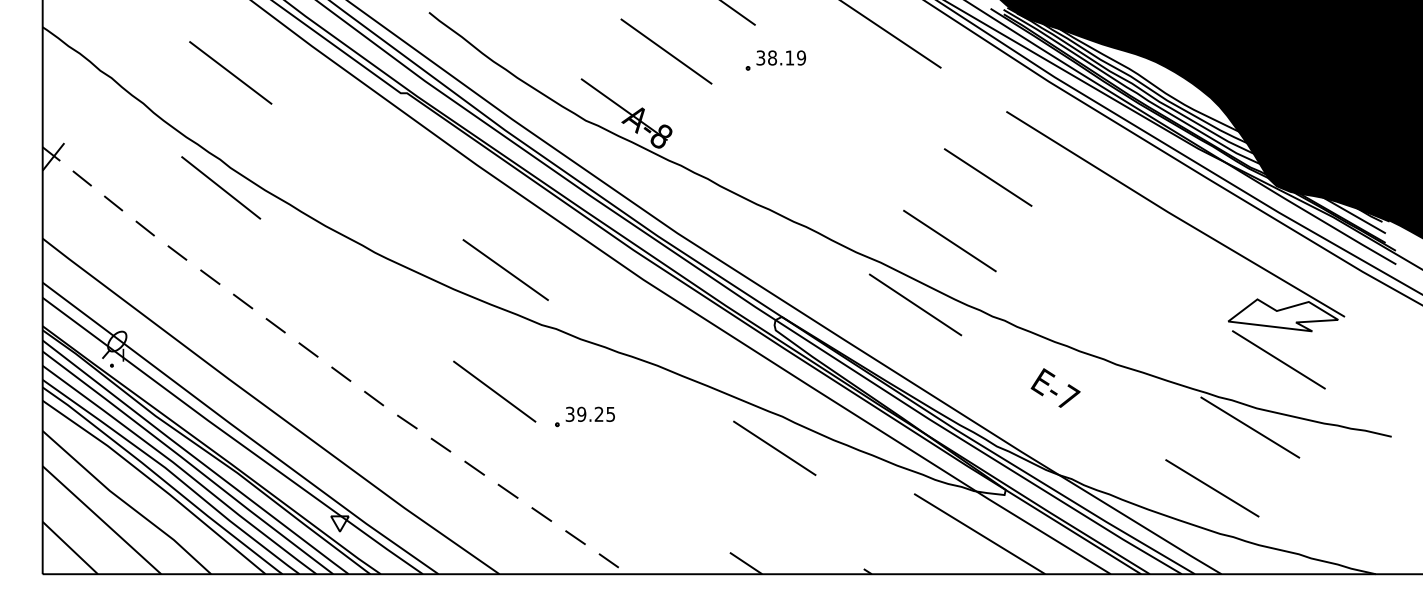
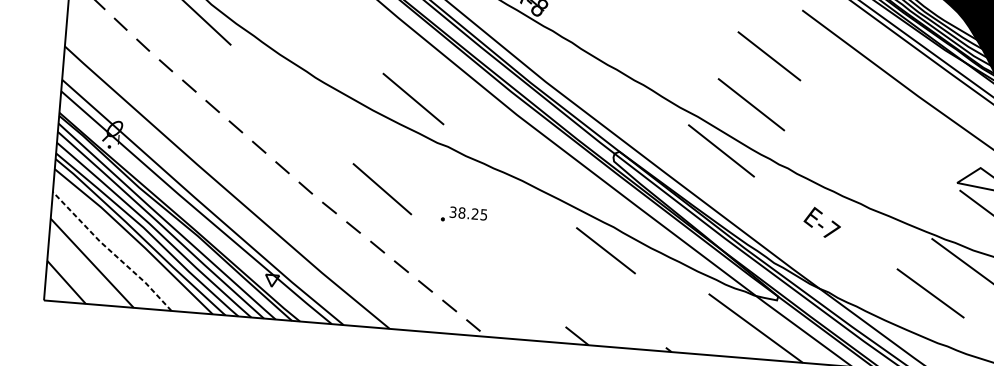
line: (987, 177) -> (768, 56), moved
line: (494, 391) -> (382, 189), moved
text: (581, 414) -> (461, 213), 39.25 -> 38.25
line: (1212, 488) -> (930, 293), moved
line: (125, 503) -> (111, 252), solid -> dashed

